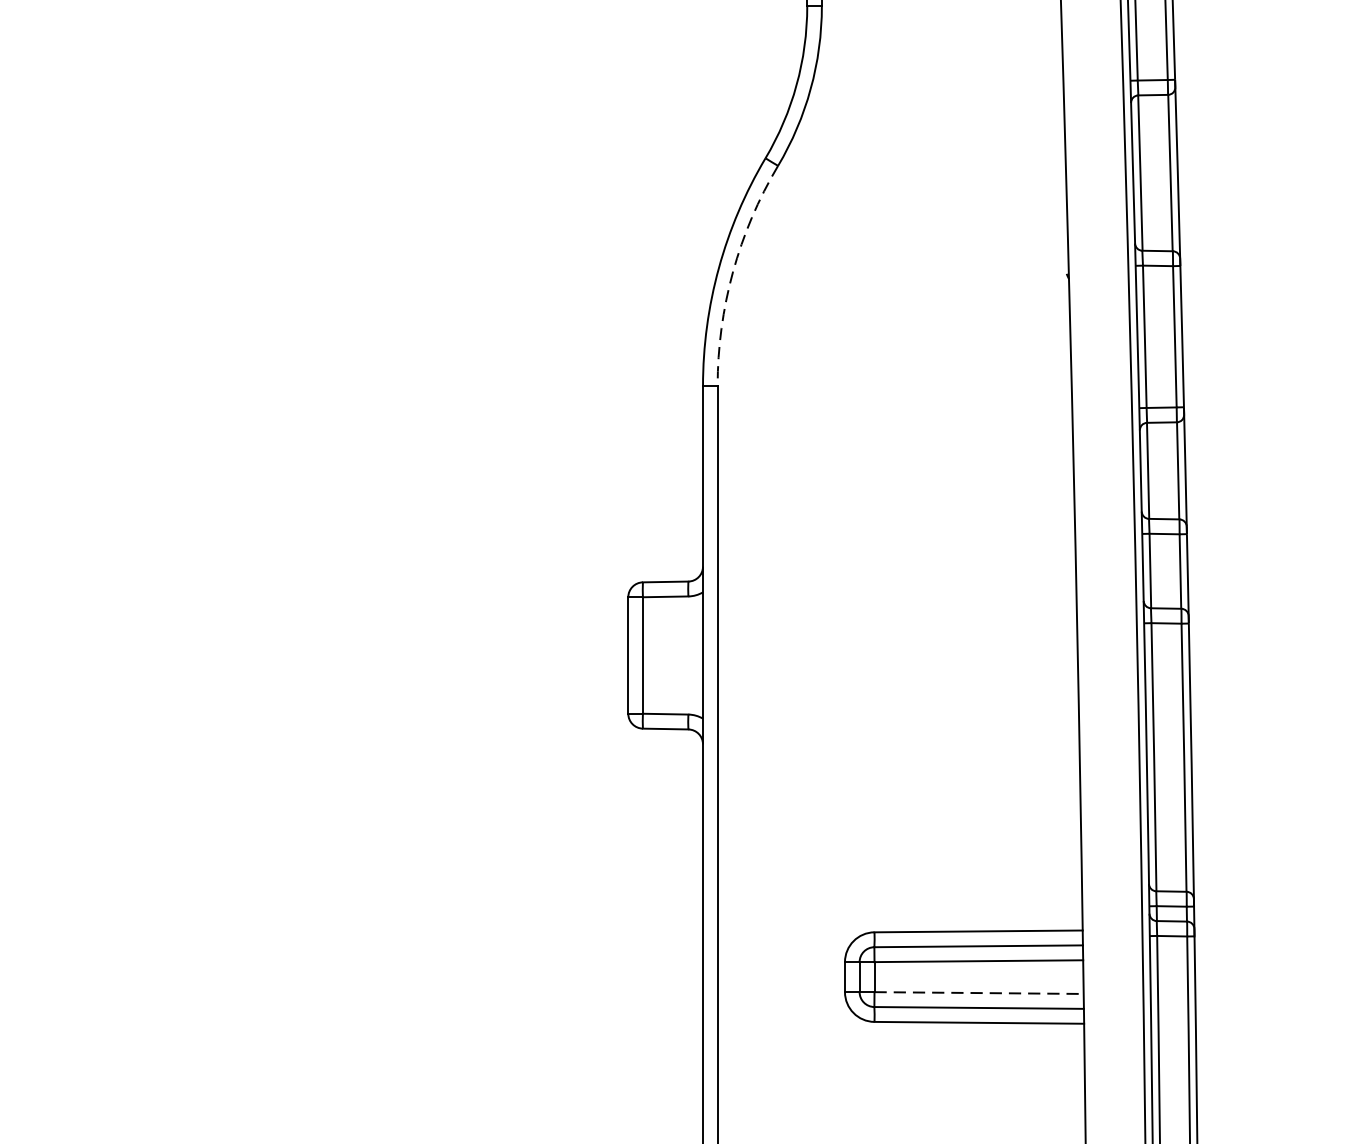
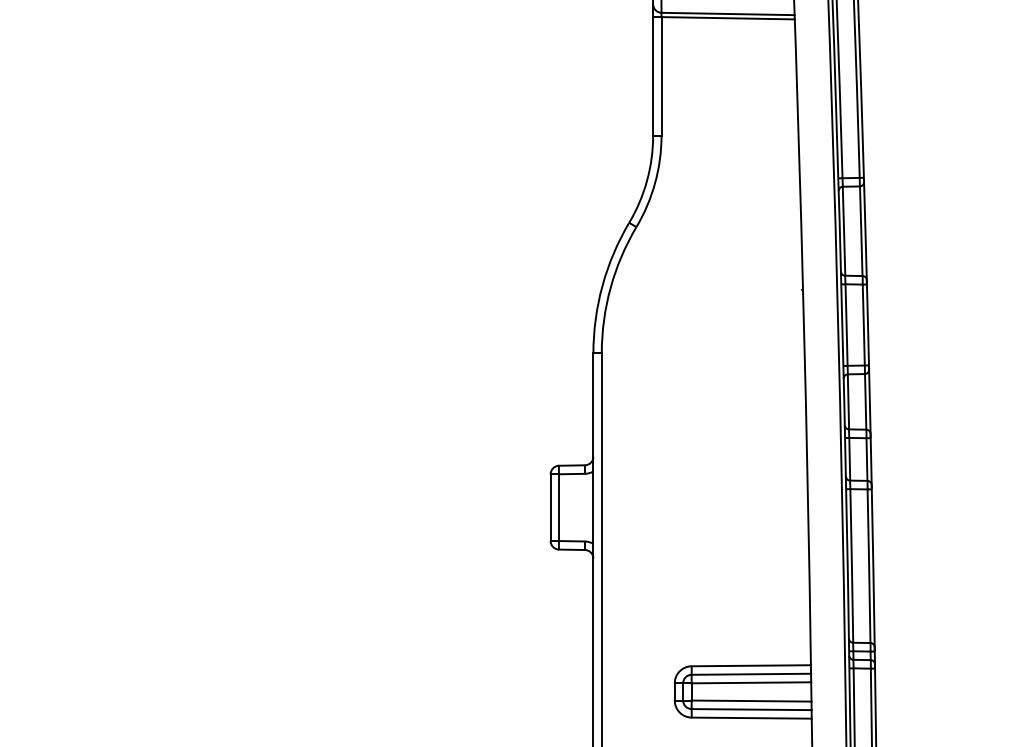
arc: (732, 271) -> (610, 287), dashed -> solid
line: (978, 993) -> (751, 701), dashed -> solid

